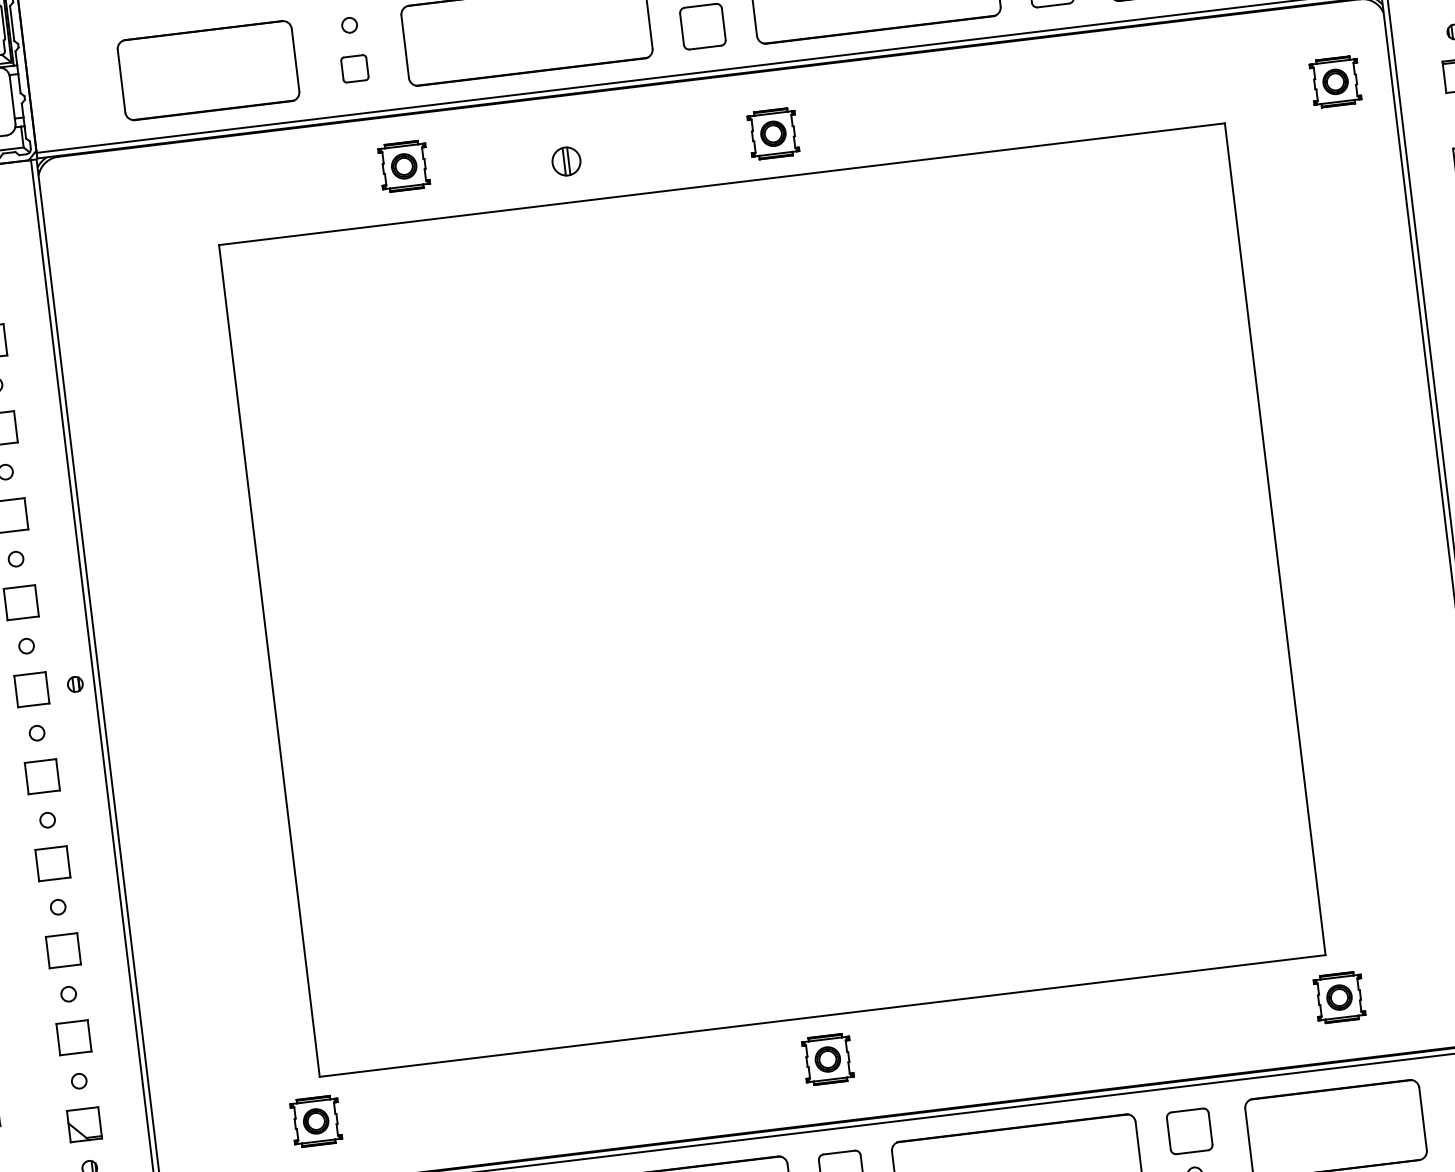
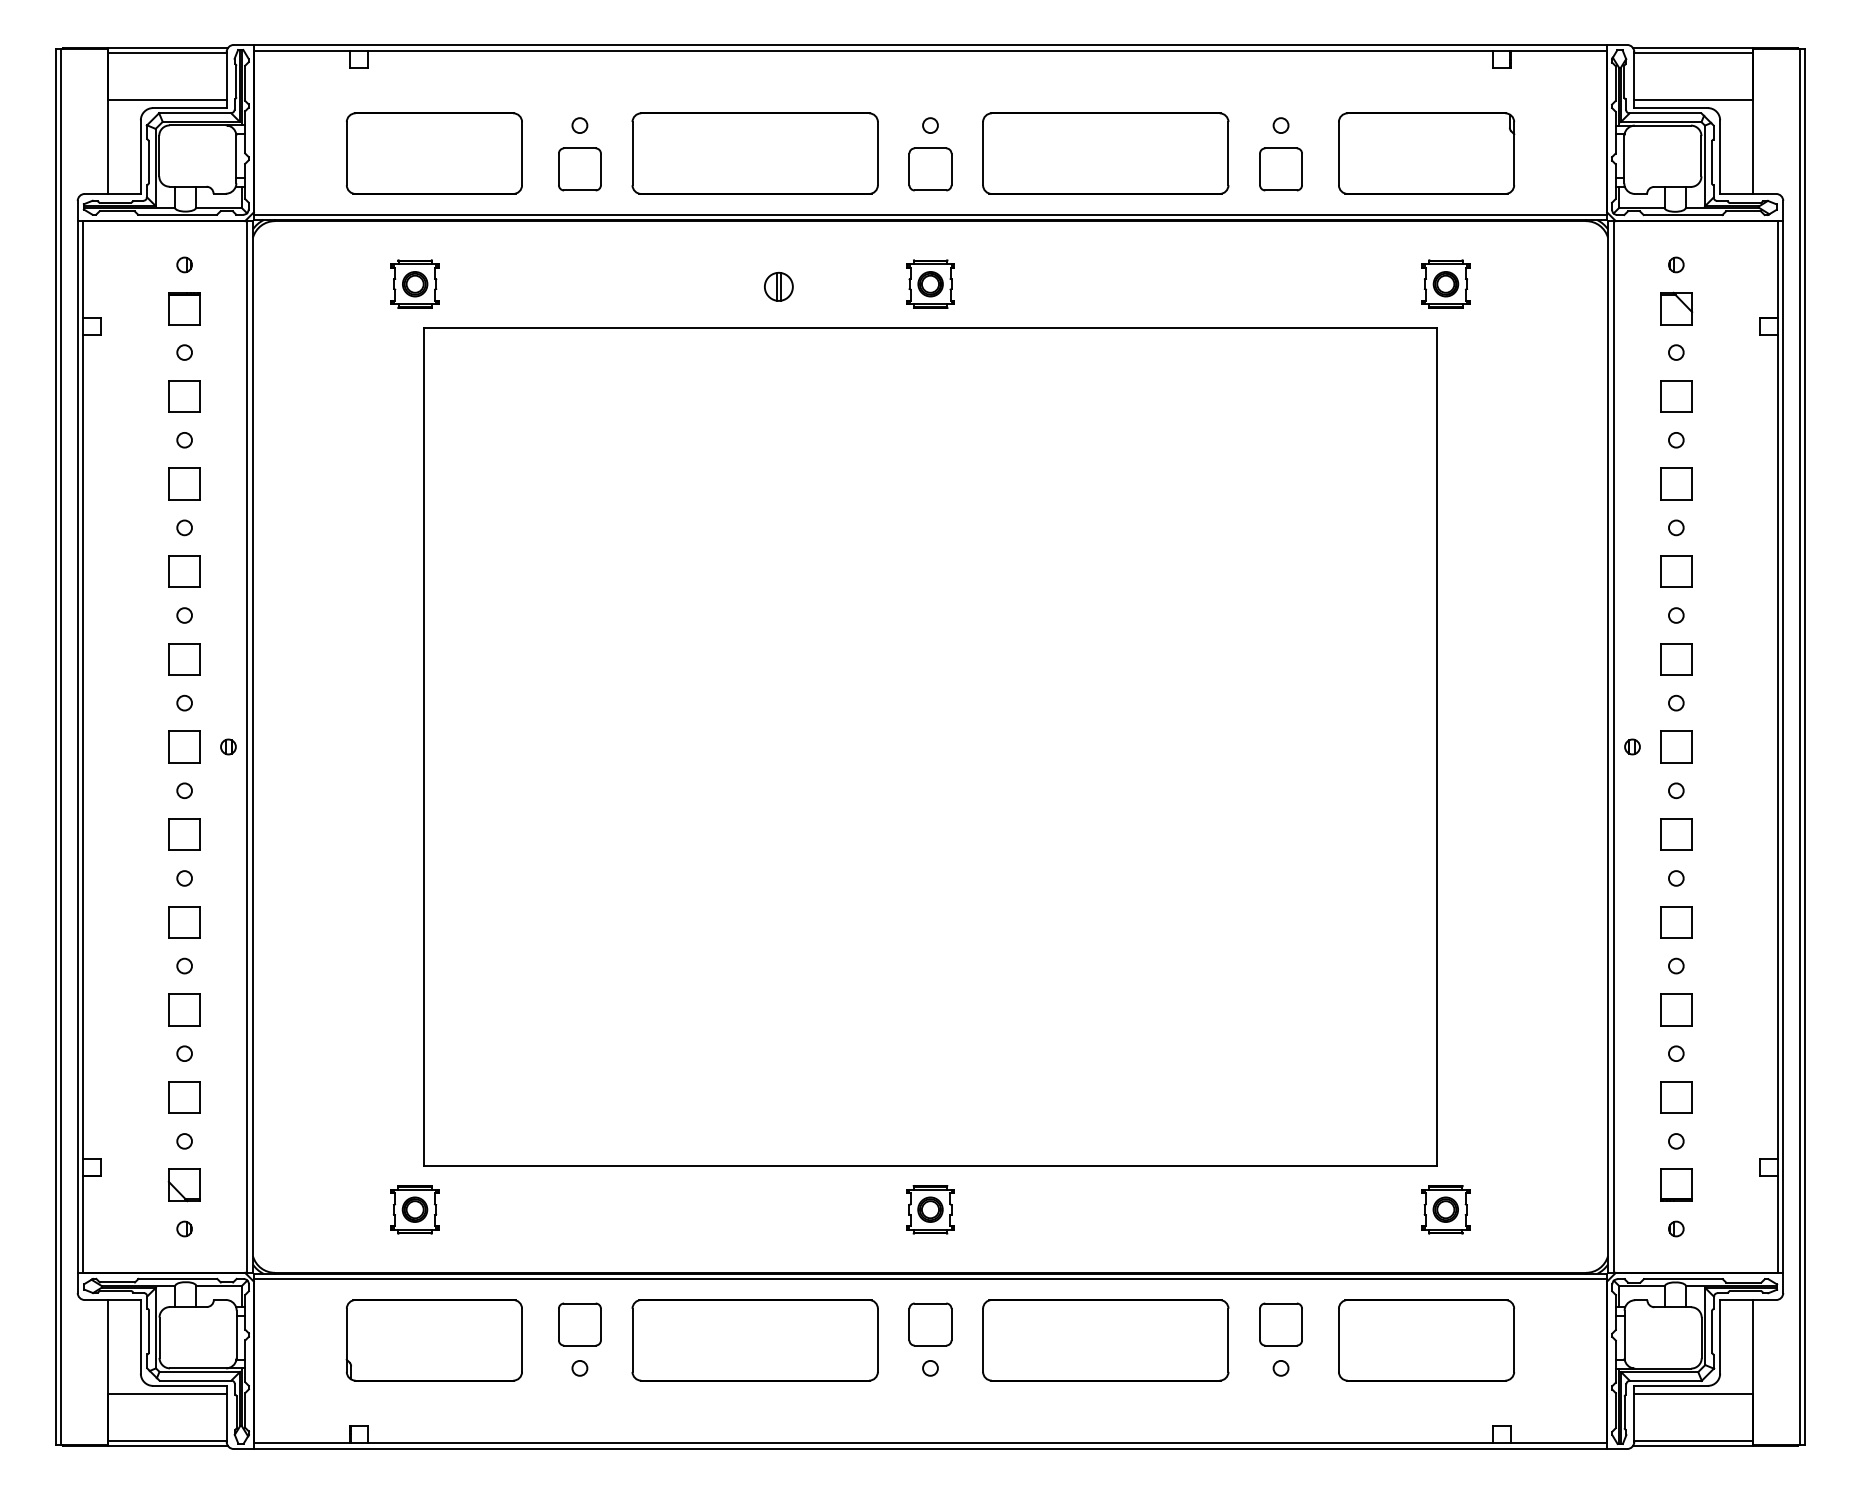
part: (354, 68) -> (579, 169), size x1.67
part: (1335, 81) -> (1445, 283), moved
part: (773, 133) -> (930, 283), moved
part: (403, 165) -> (414, 283), moved

